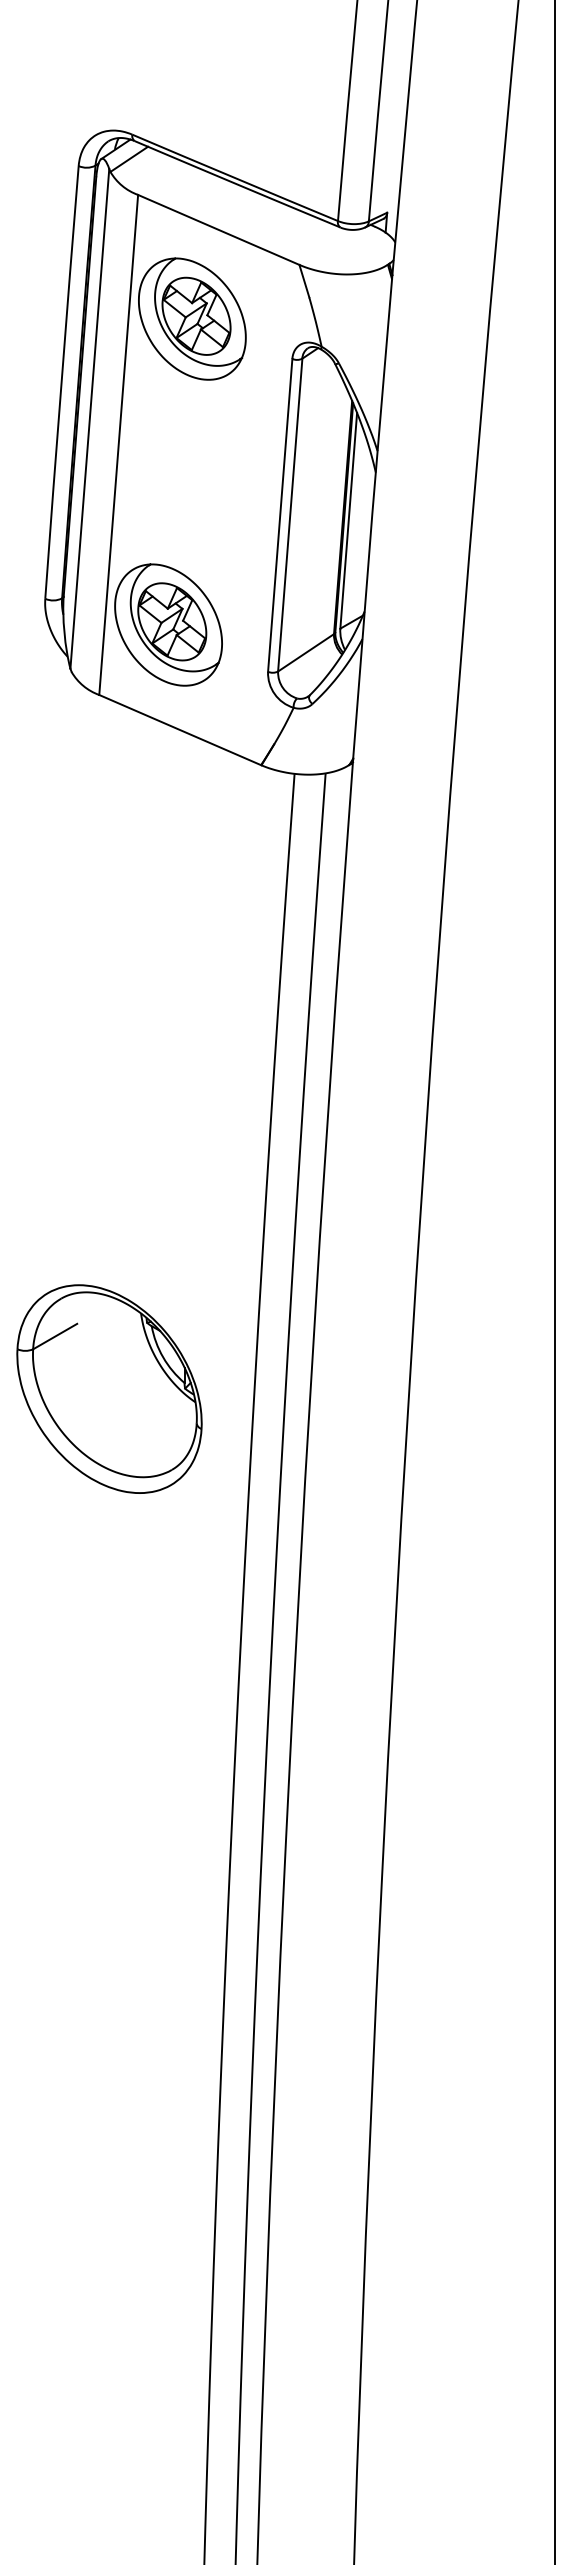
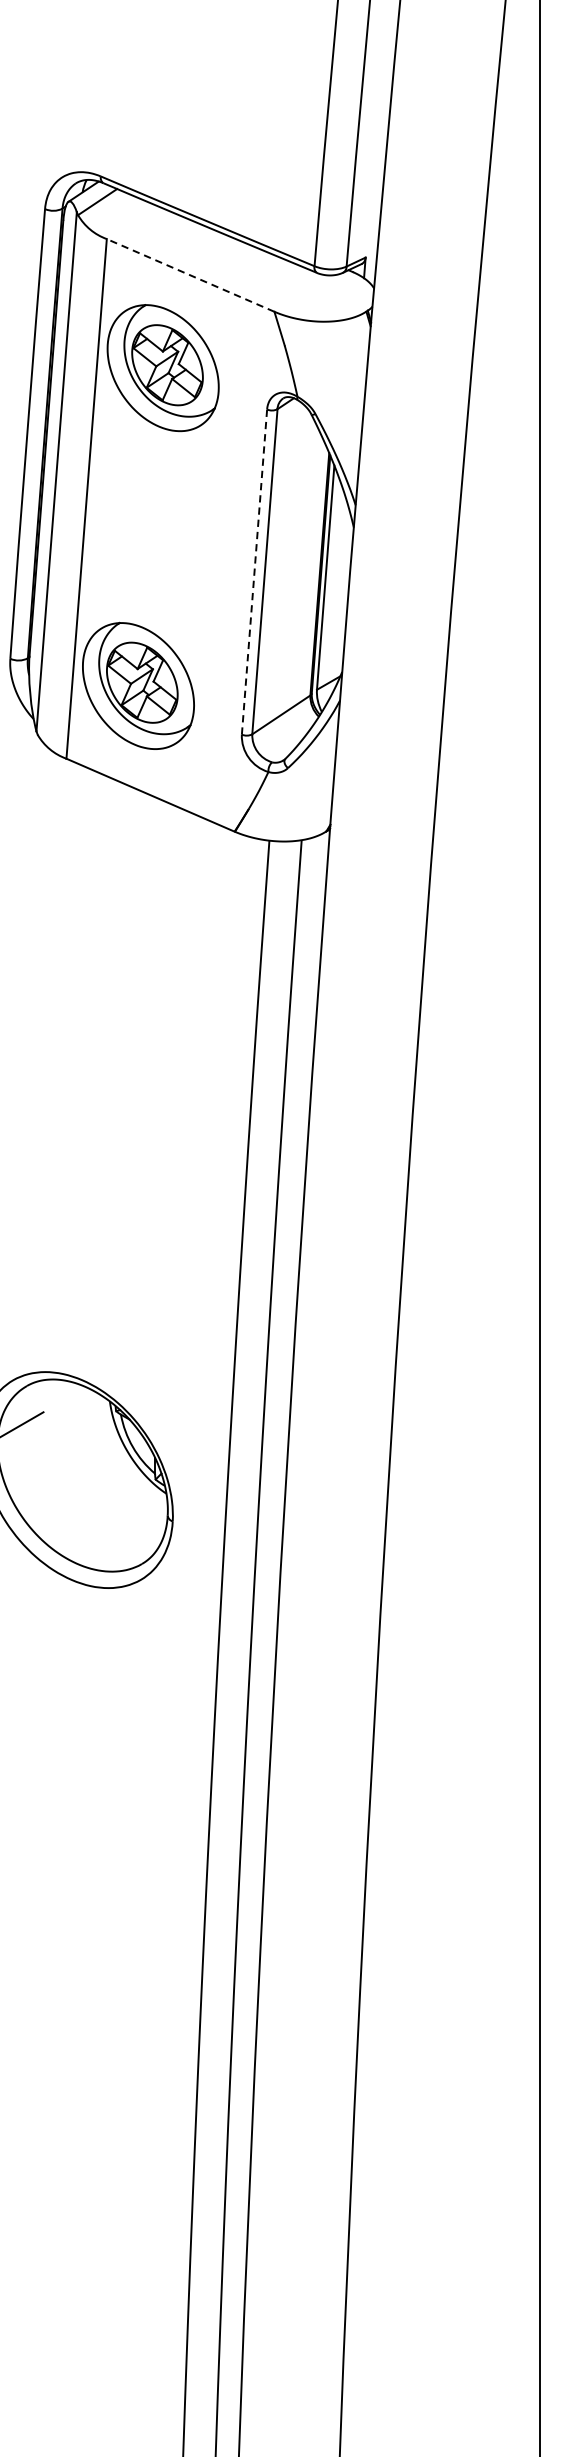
line: (218, 229) -> (190, 274), solid -> dashed
line: (280, 515) -> (254, 572), solid -> dashed

